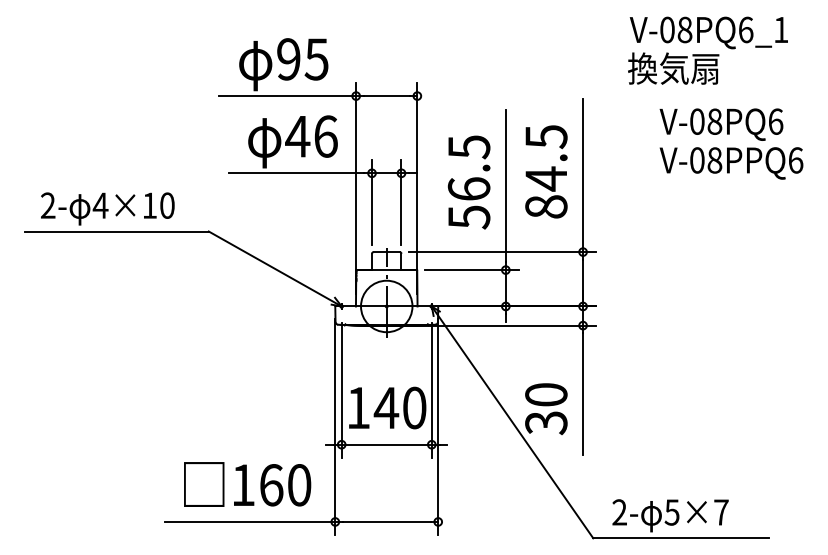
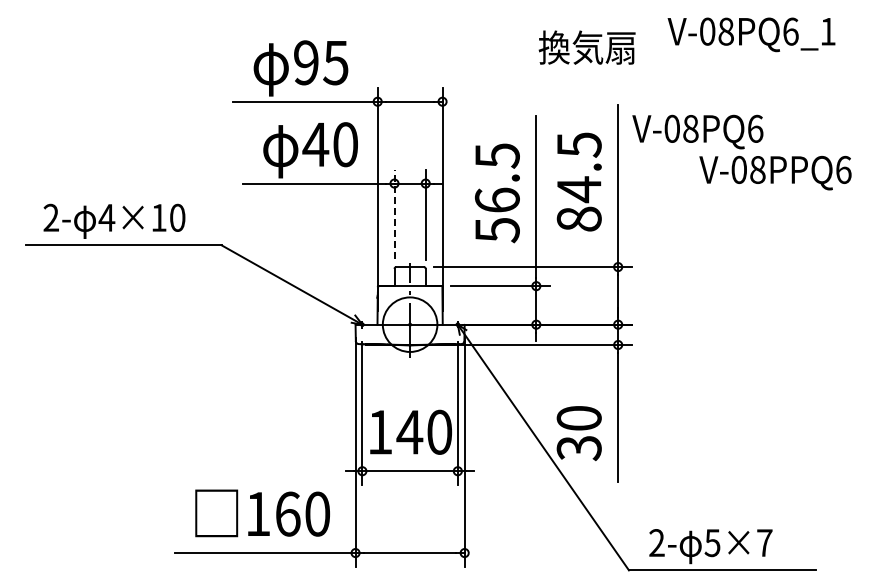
text: (673, 68) -> (586, 47), moved
text: (721, 124) -> (697, 131), moved
text: (325, 136) -> (345, 144), 46 -> 40
line: (372, 202) -> (394, 214), solid -> dashed

